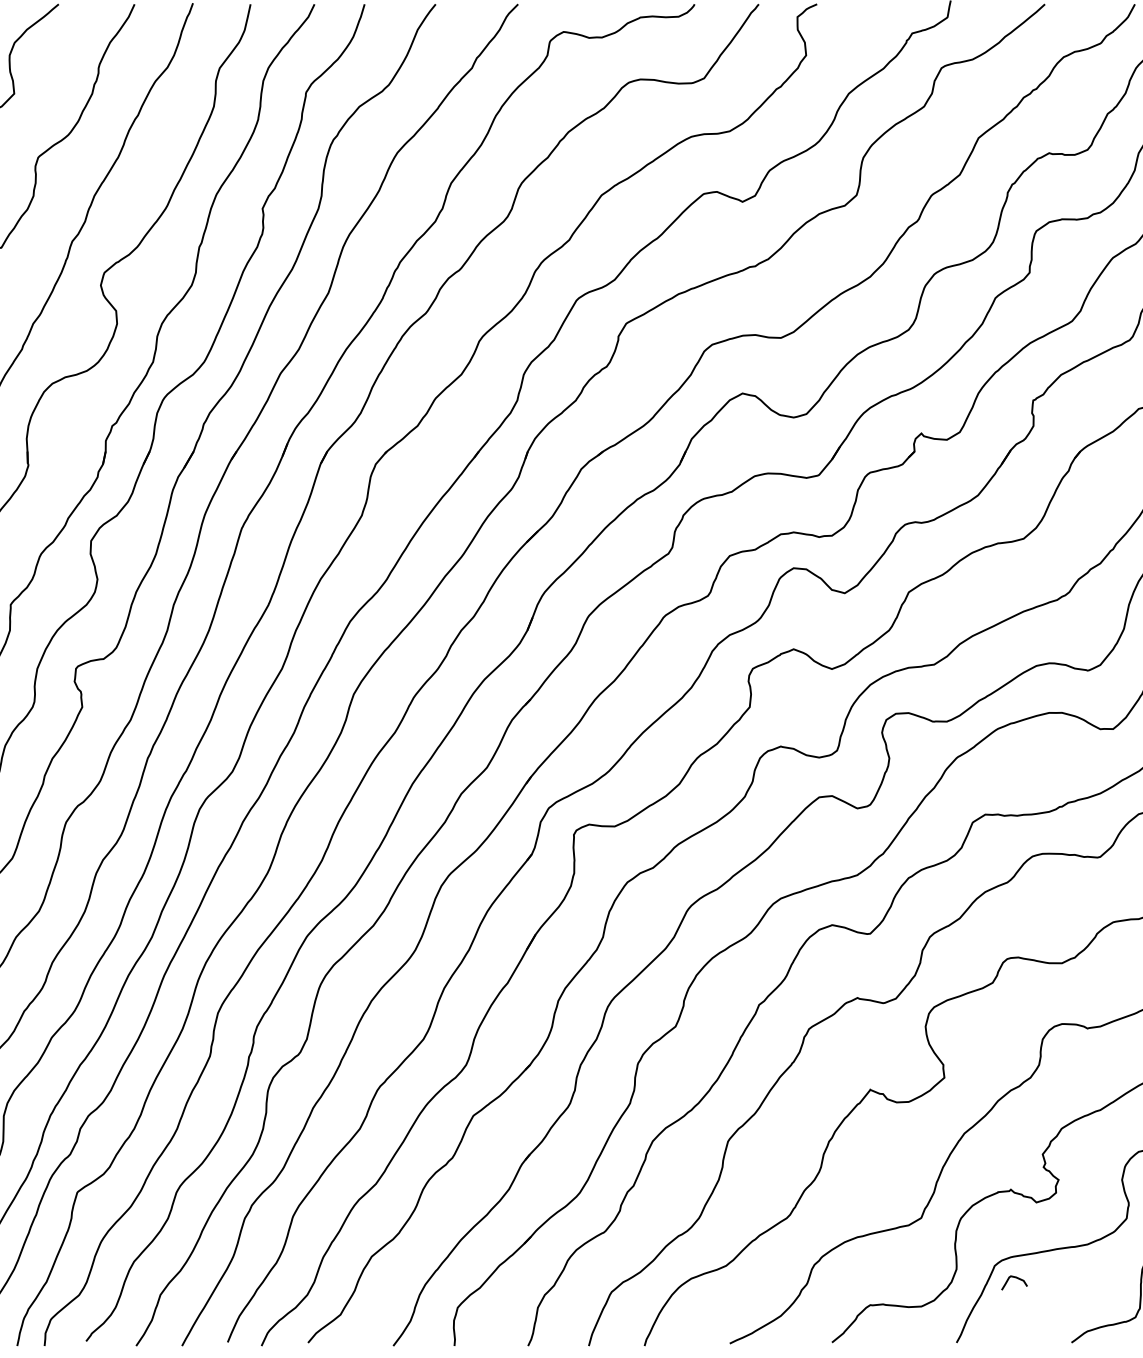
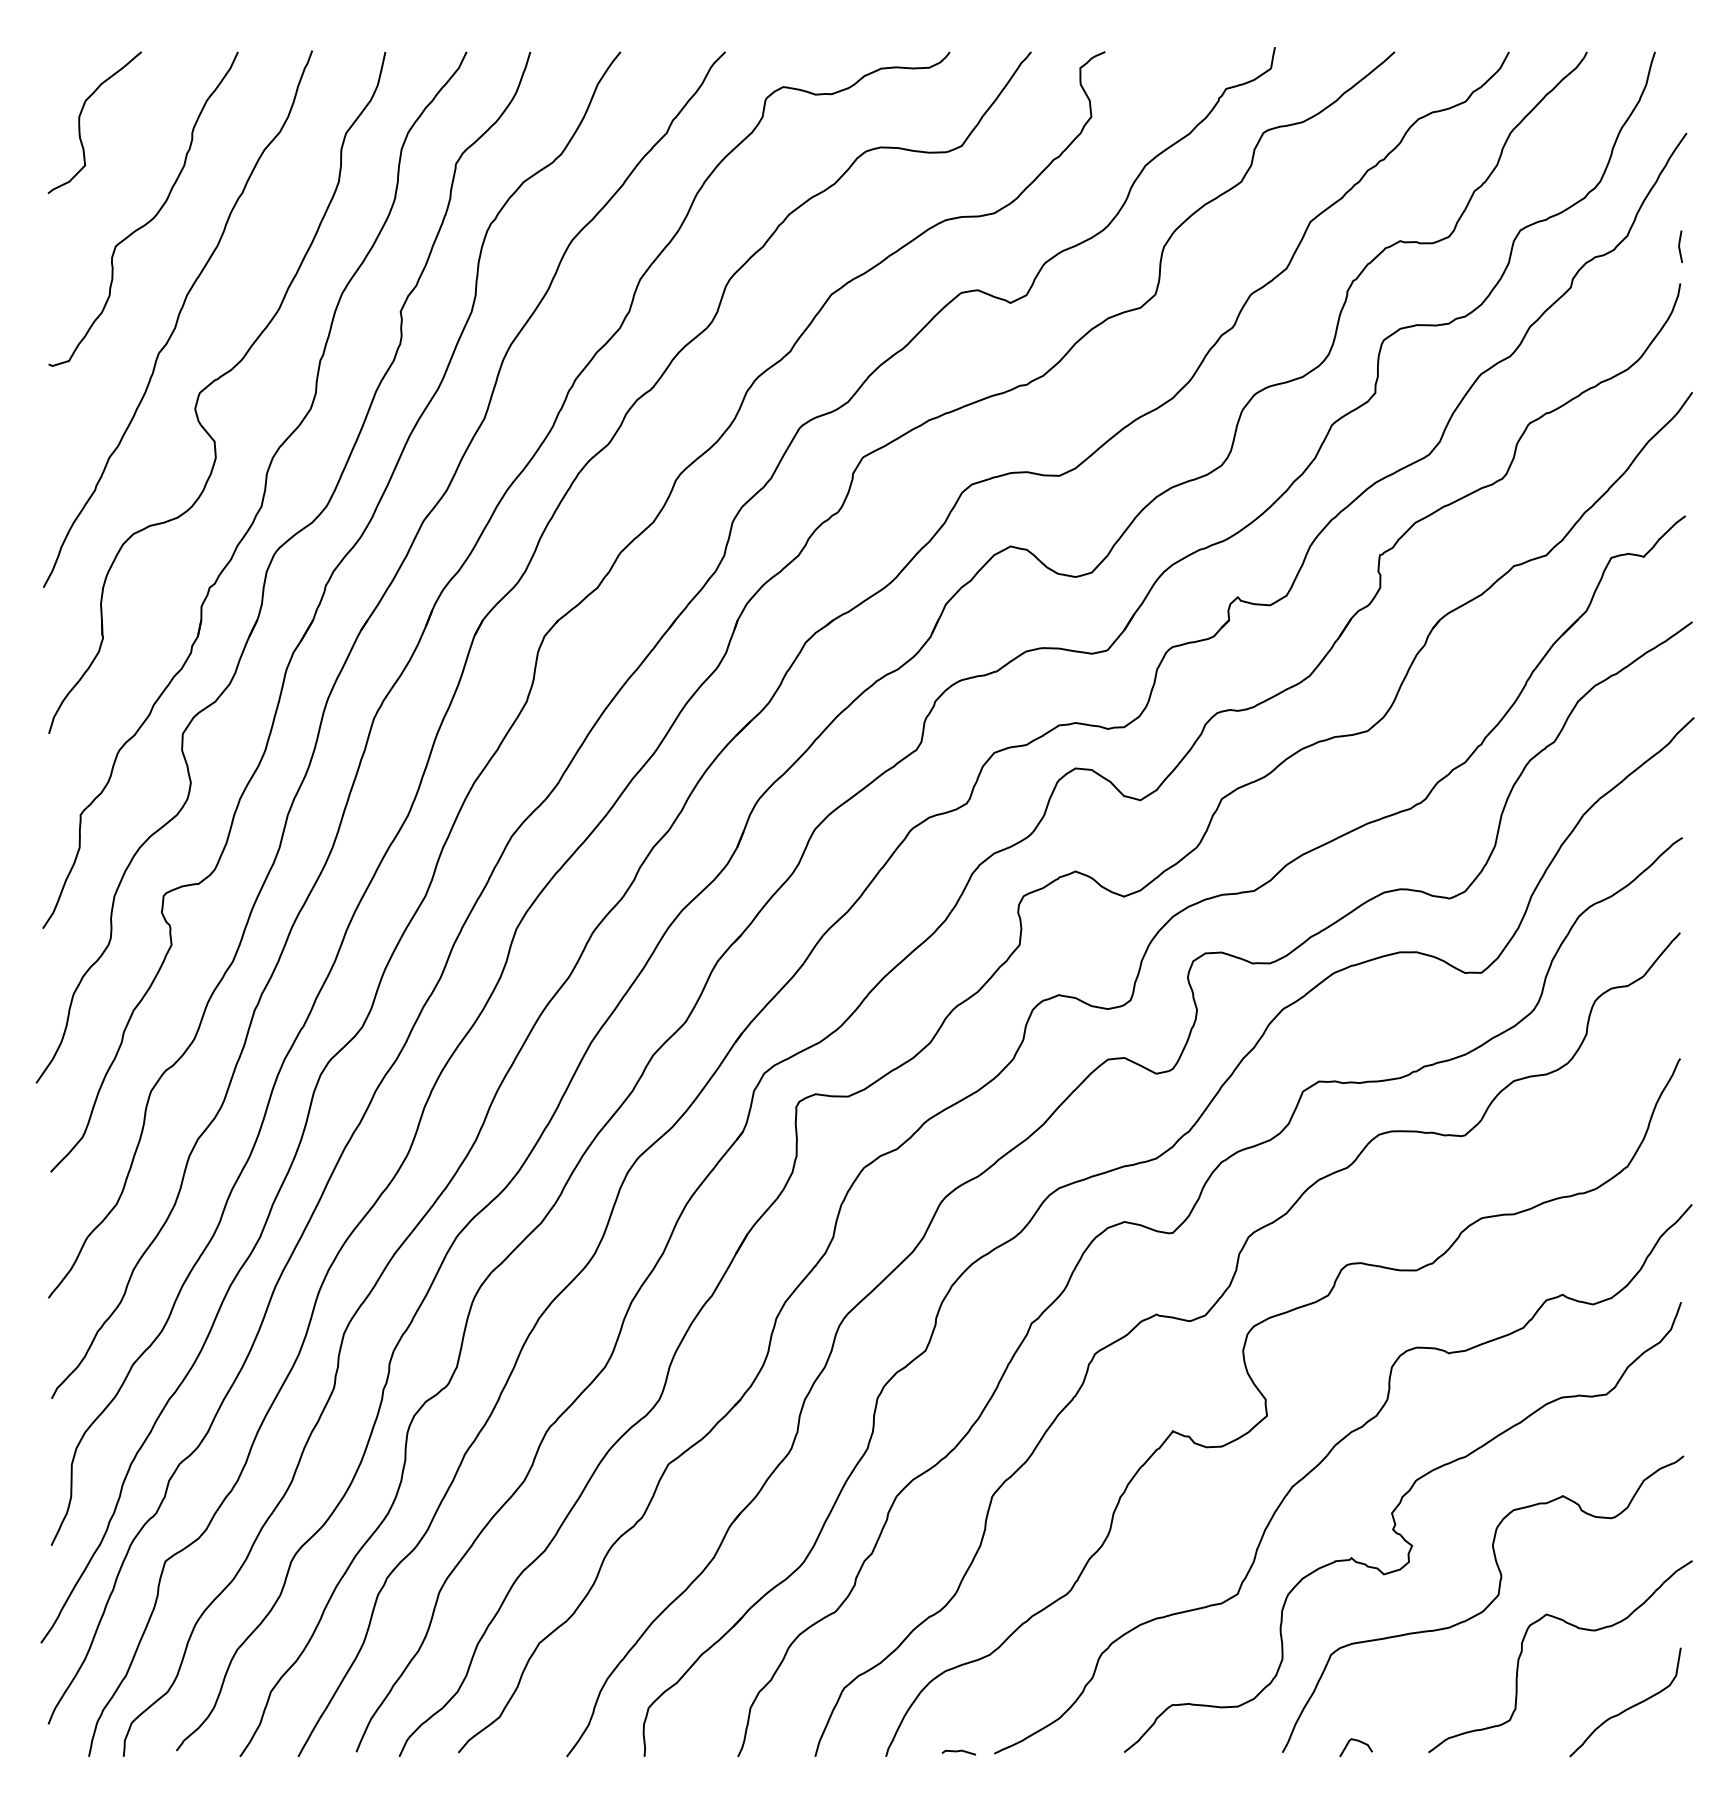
curve: (1014, 1278) -> (1356, 1741), moved
line: (701, 1341) -> (958, 1751), added

